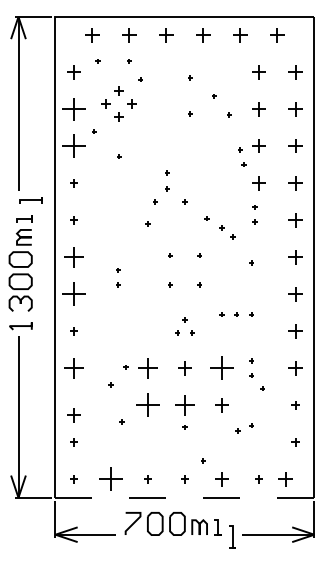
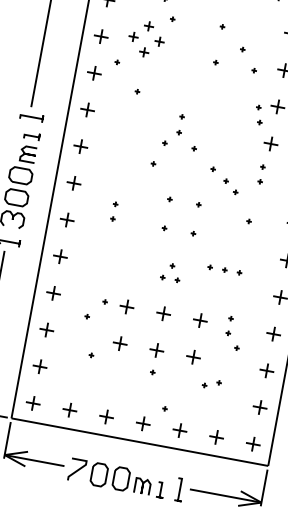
part: (73, 109) -> (100, 36), size x0.62
part: (73, 146) -> (93, 73), size x0.62
part: (73, 183) -> (87, 110), size x1.67
line: (30, 200) -> (31, 117), moved
part: (73, 220) -> (80, 146), size x1.67
part: (73, 257) -> (73, 183), size x0.71
part: (73, 294) -> (66, 220), size x0.62
part: (73, 331) -> (59, 256), size x1.67
part: (73, 368) -> (53, 293), size x0.71
part: (147, 368) -> (126, 307), size x0.71
part: (221, 368) -> (199, 320), size x0.62
part: (147, 405) -> (119, 343), size x0.62
part: (184, 405) -> (156, 350), size x0.71
part: (295, 405) -> (266, 371), size x1.67
part: (73, 415) -> (46, 330), moved
part: (73, 442) -> (39, 366), size x1.67
part: (295, 442) -> (259, 407), size x1.67
part: (73, 479) -> (32, 403), size x1.67
part: (110, 479) -> (69, 410), size x0.62
part: (147, 479) -> (106, 417), size x1.67
part: (184, 479) -> (142, 423), size x1.67
part: (258, 479) -> (216, 437), size x1.67
part: (285, 479) -> (252, 444), moved
line: (185, 497) -> (140, 442), dashed -> solid
part: (172, 523) -> (116, 477), moved

